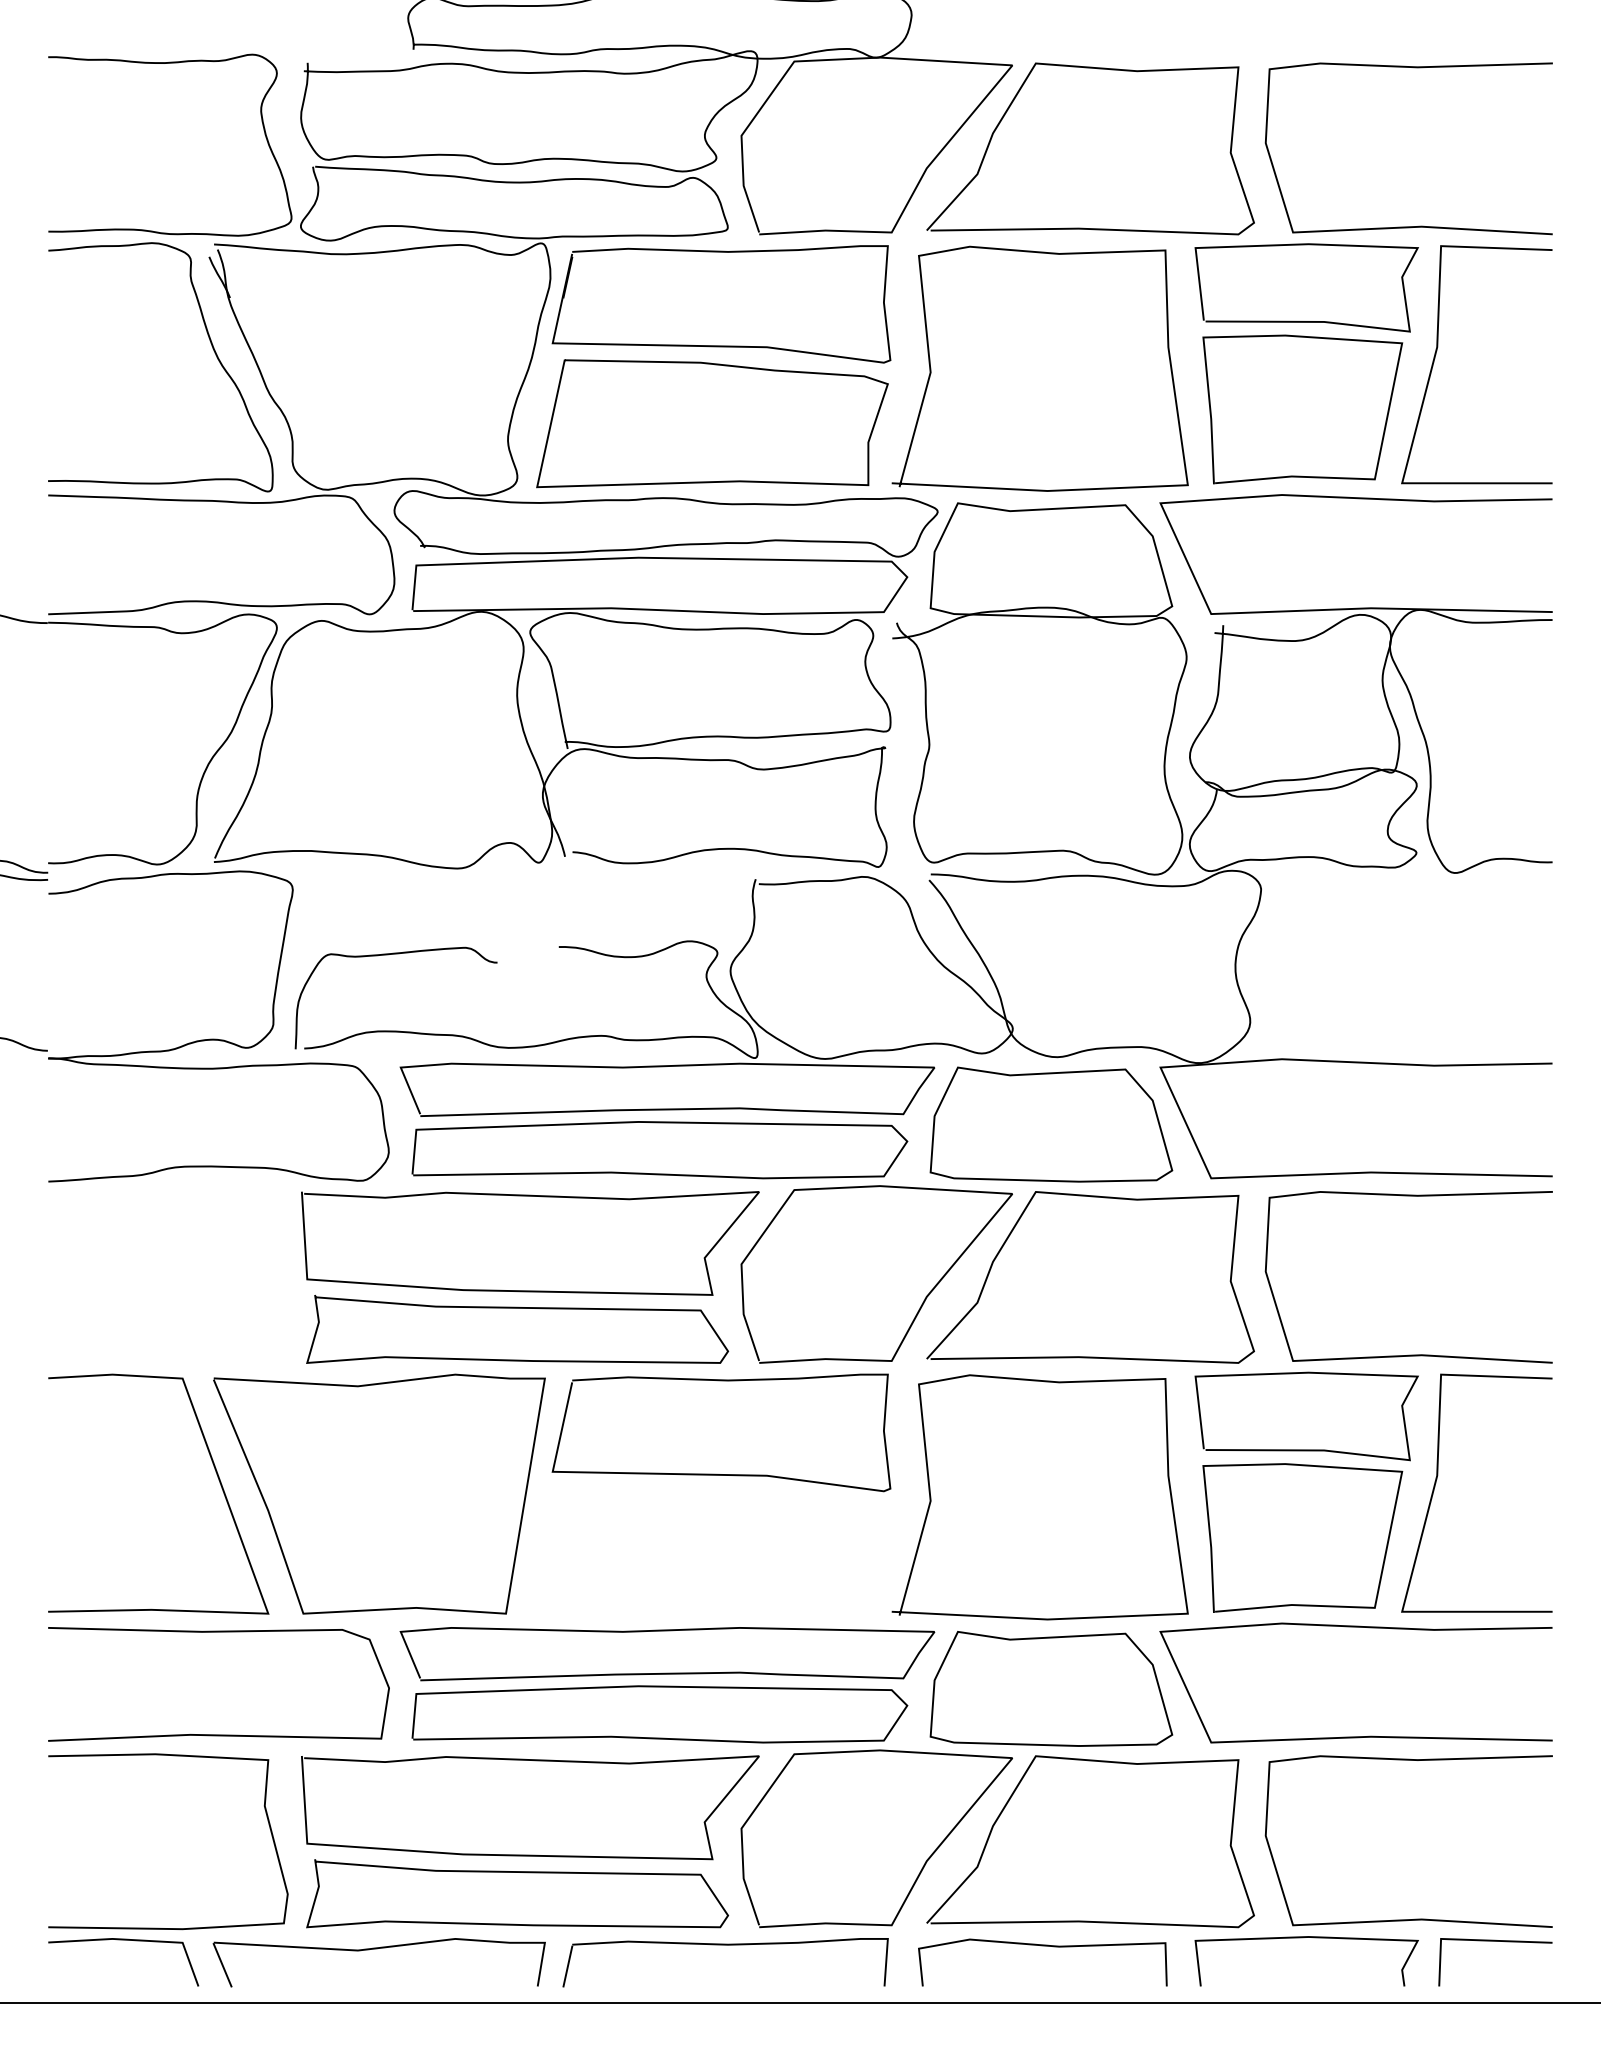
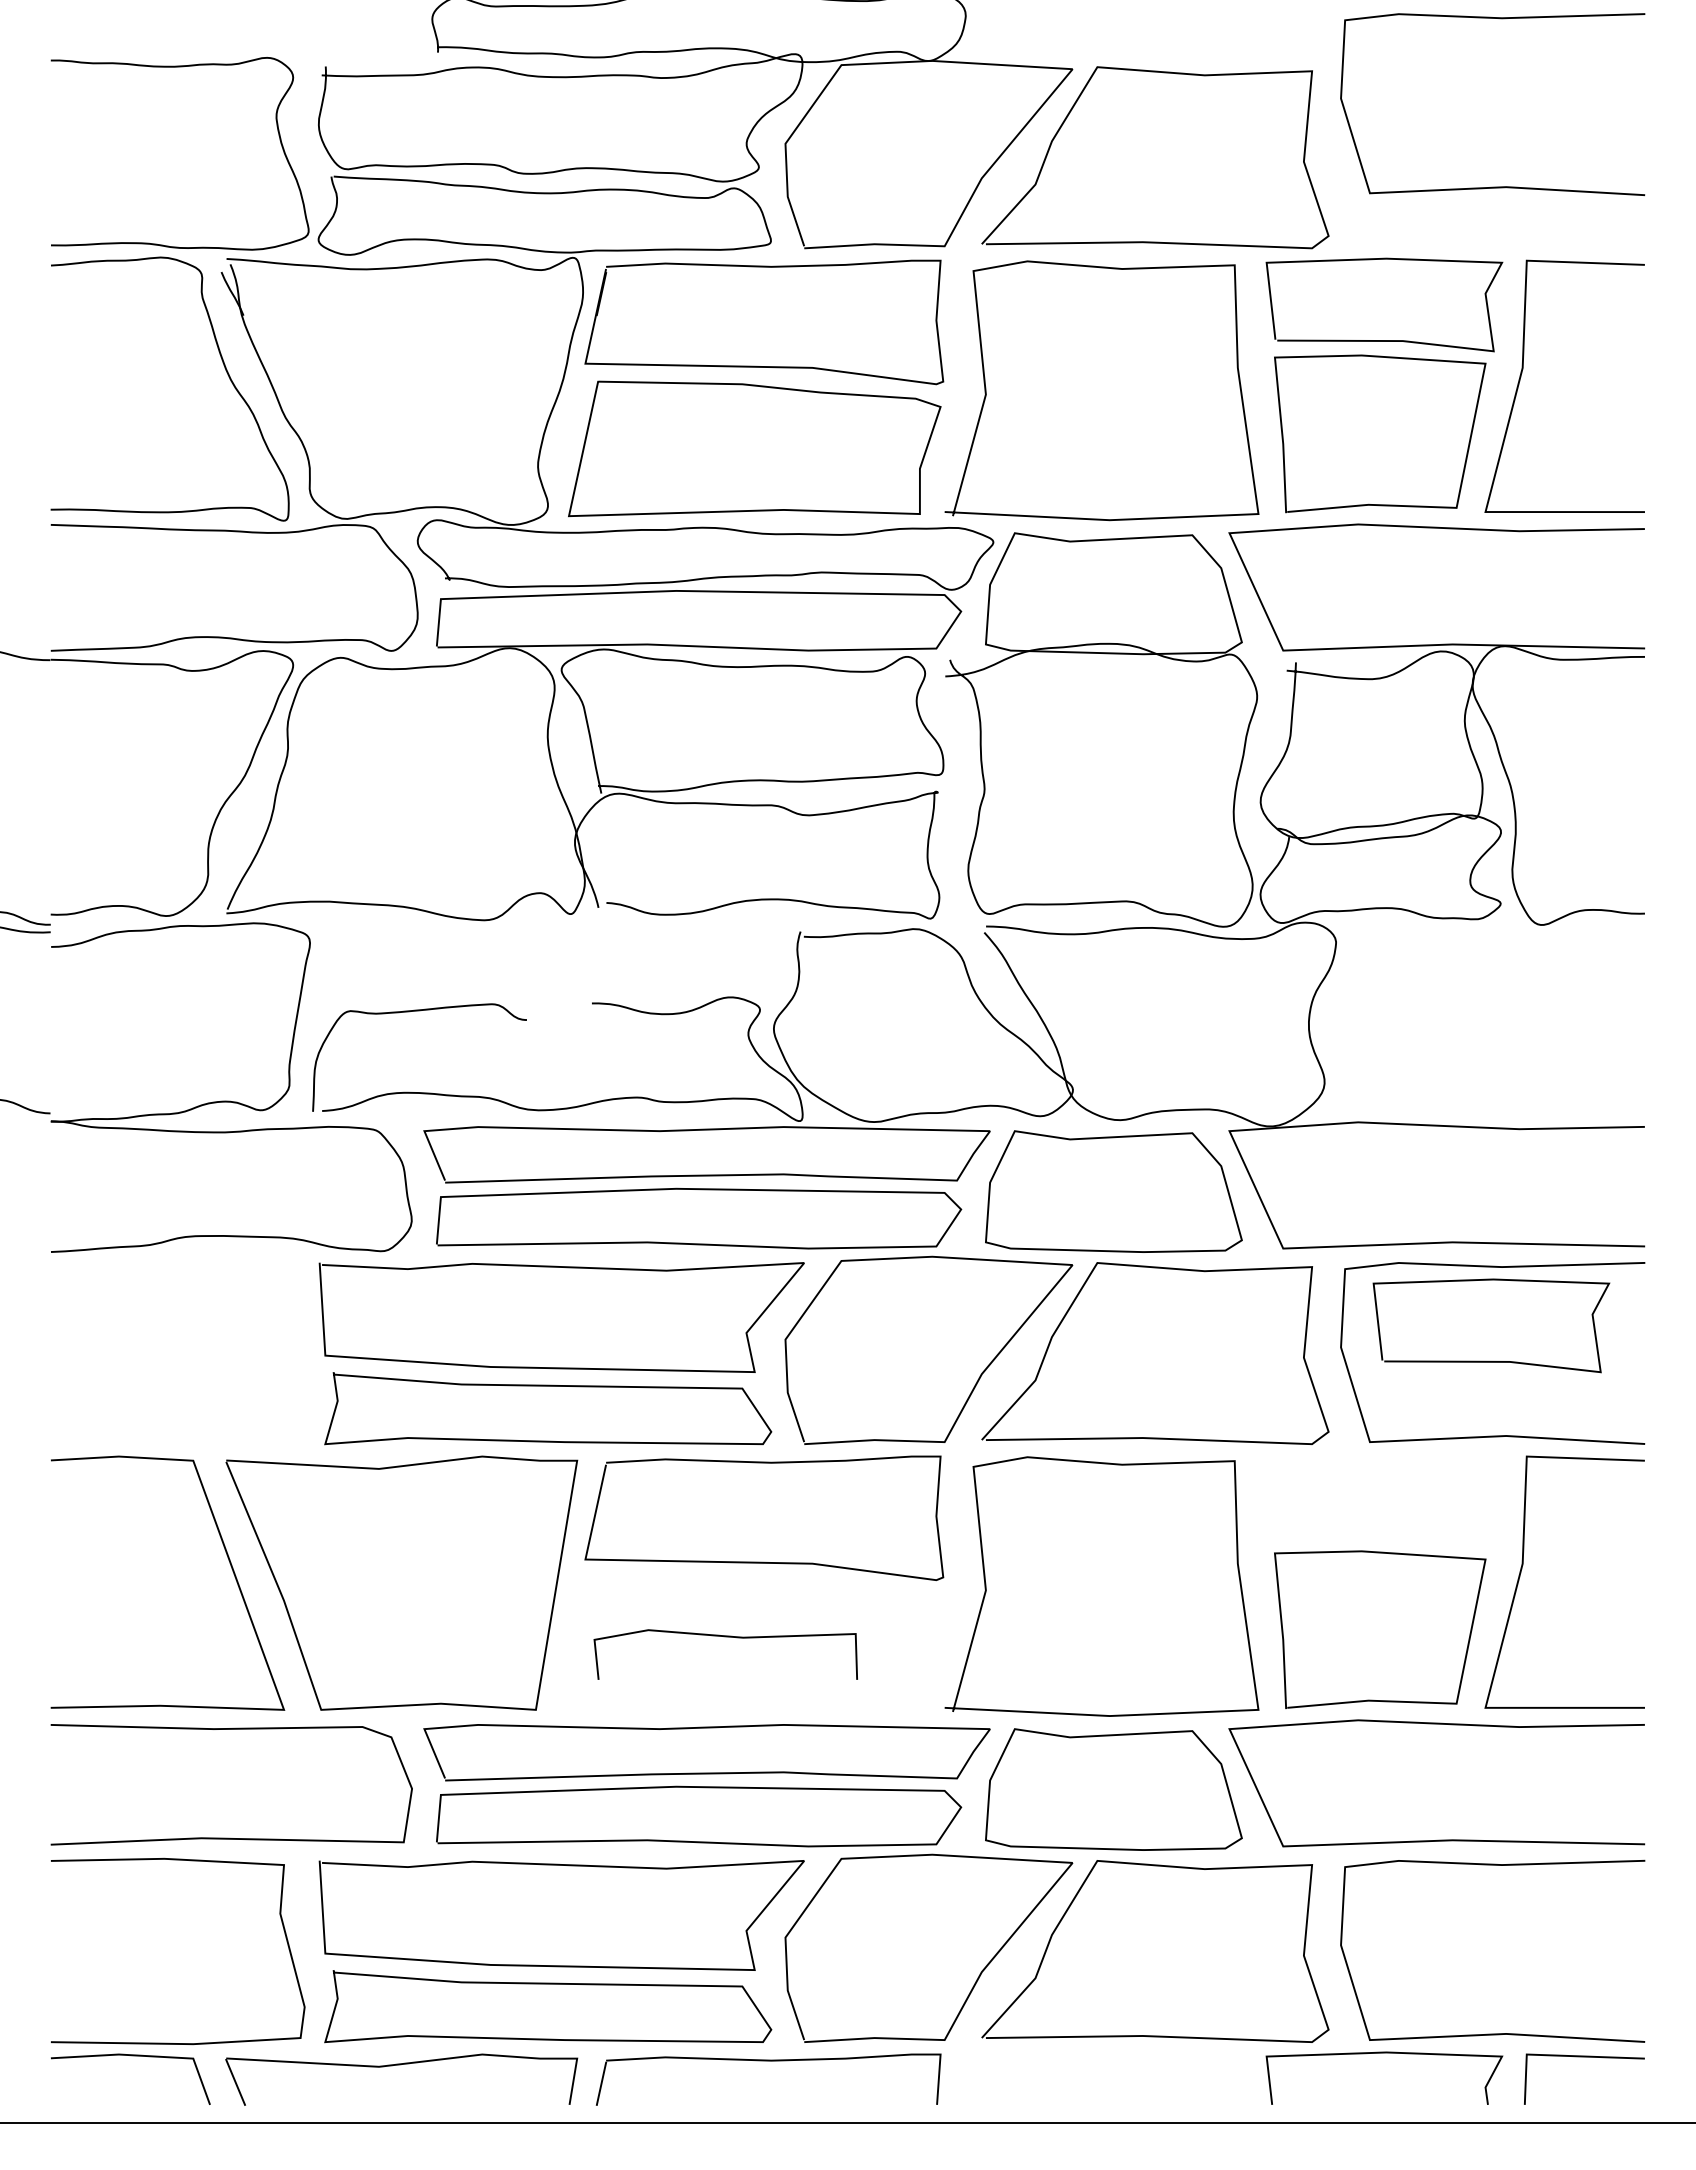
curve: (1408, 226) -> (1492, 186), moved
curve: (1306, 1449) -> (1491, 1360), moved
curve: (1042, 1946) -> (725, 1637), moved

